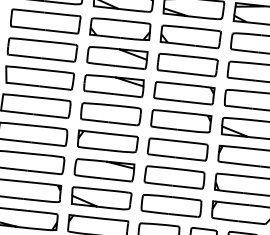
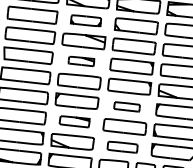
part: (120, 28) -> (86, 20), size x0.7
part: (113, 85) -> (81, 61), size x0.6
part: (177, 149) -> (126, 106), size x0.6
part: (104, 170) -> (74, 121), size x0.7
part: (171, 205) -> (122, 146), size x0.7

